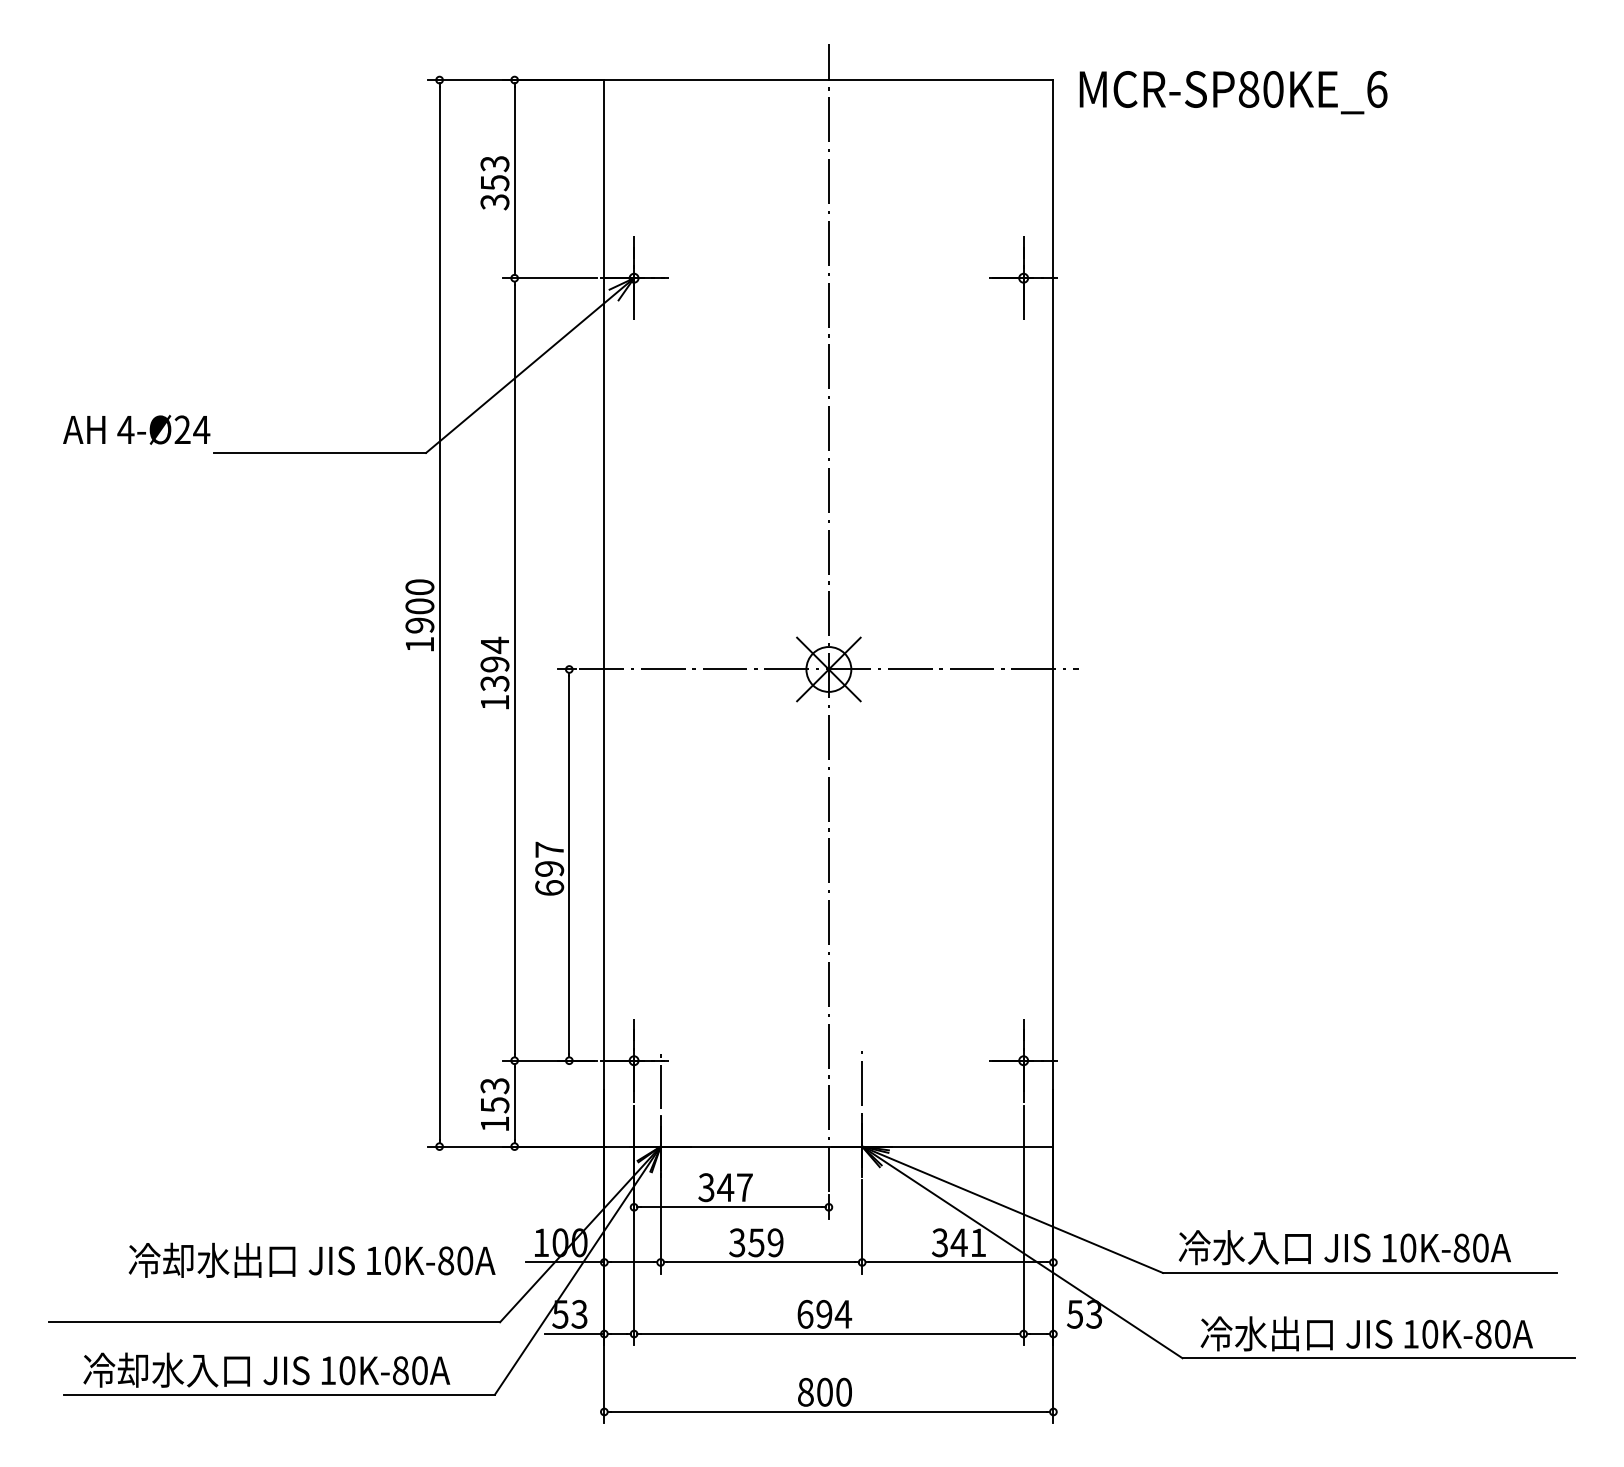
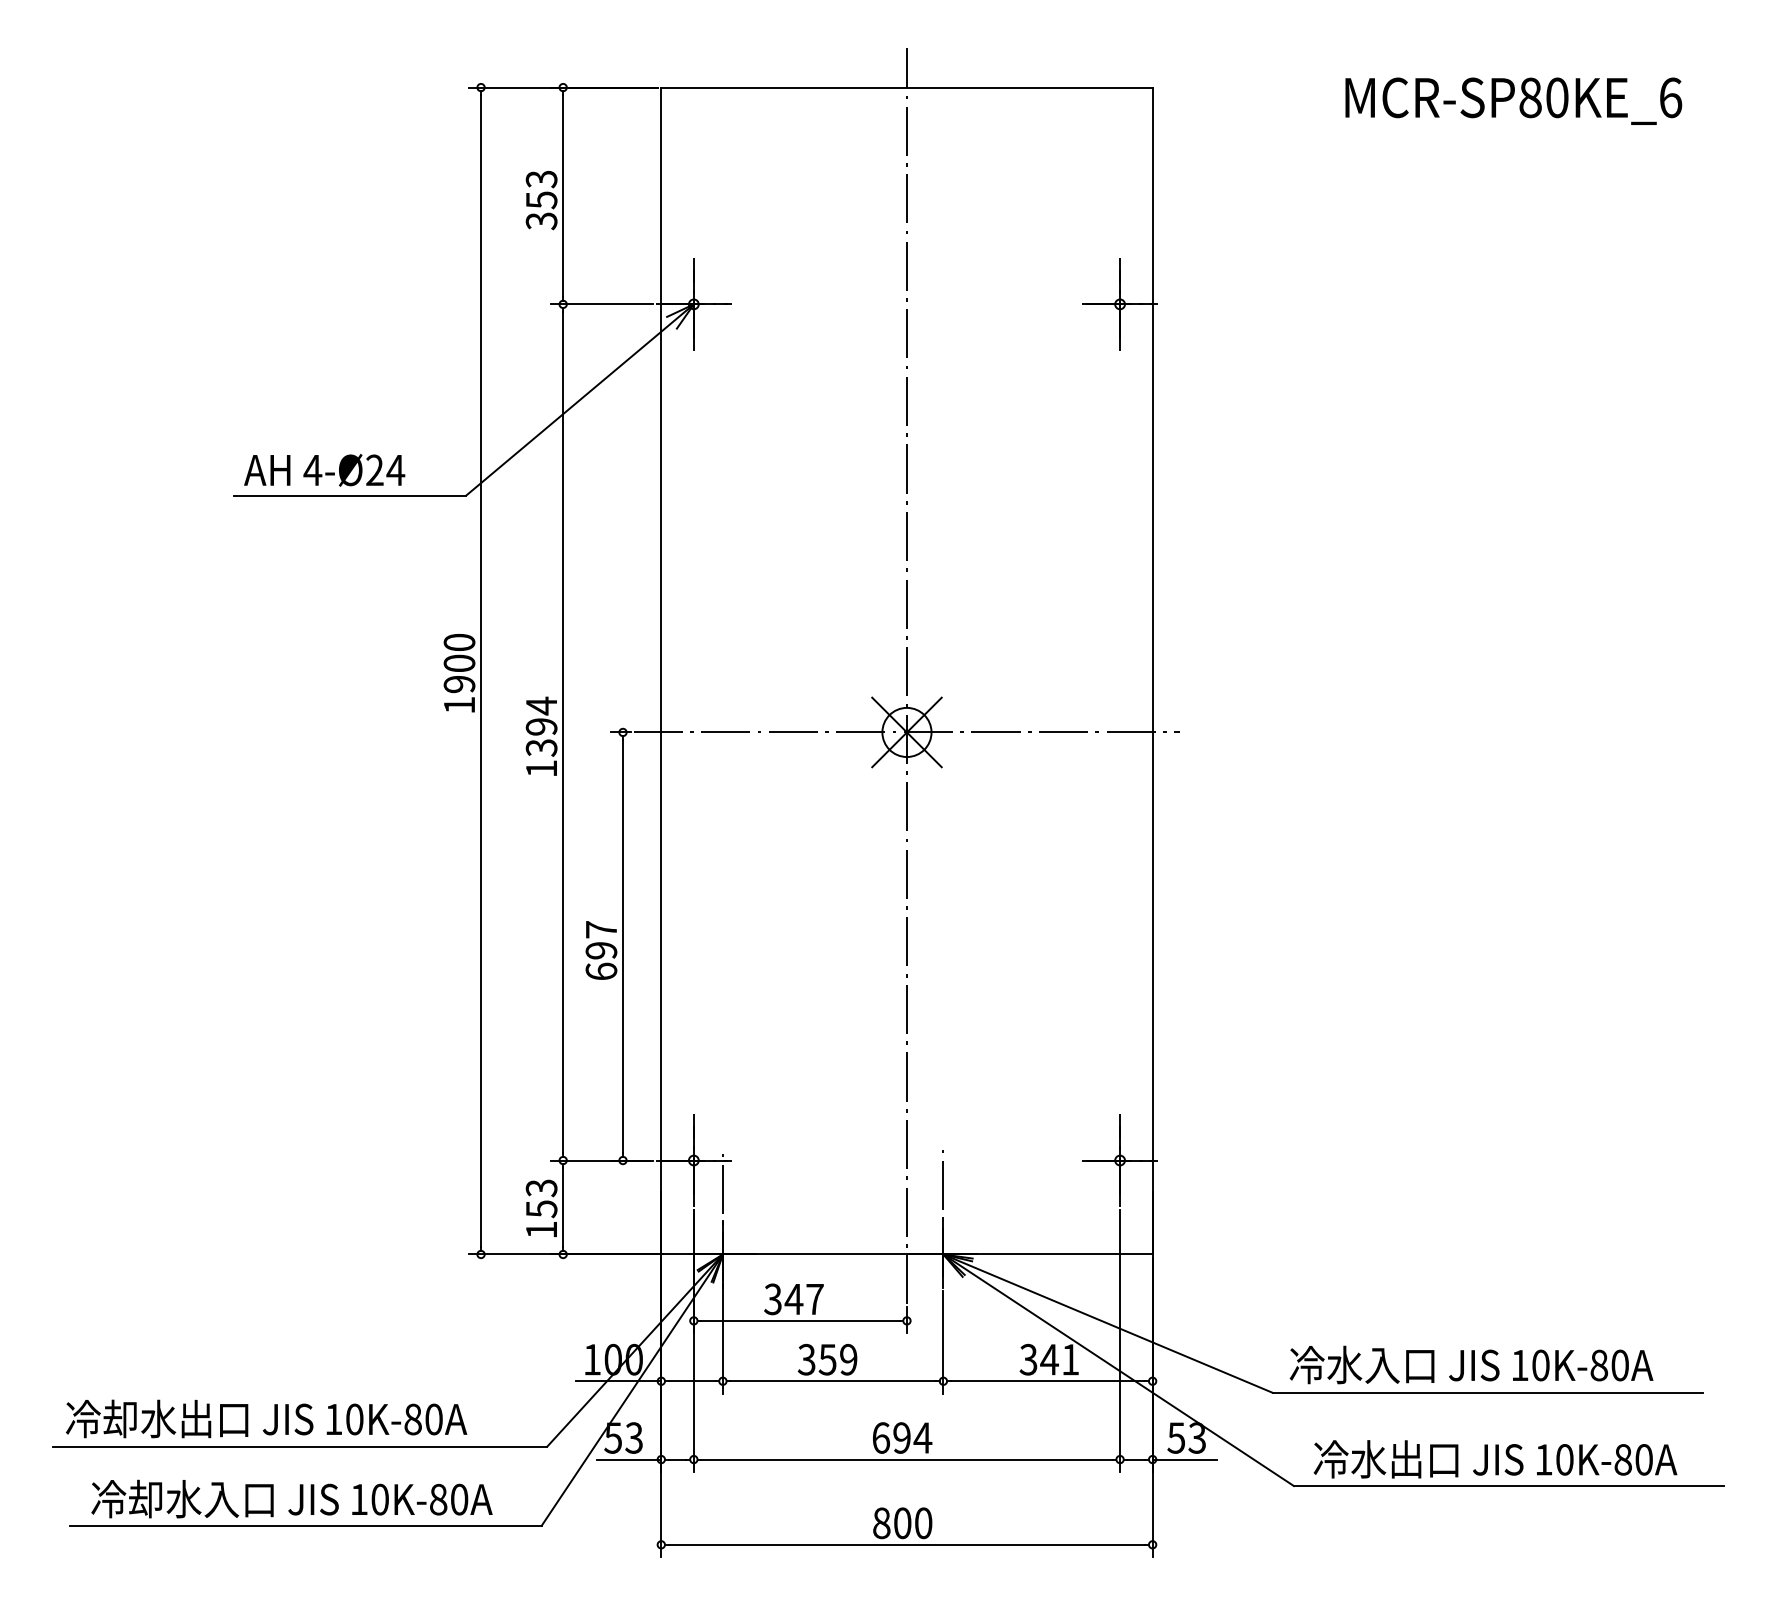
text: (1233, 91) -> (1513, 100), moved
text: (136, 430) -> (324, 470), moved
text: (312, 1259) -> (266, 1418), moved
line: (1082, 1333) -> (1184, 1459), added

